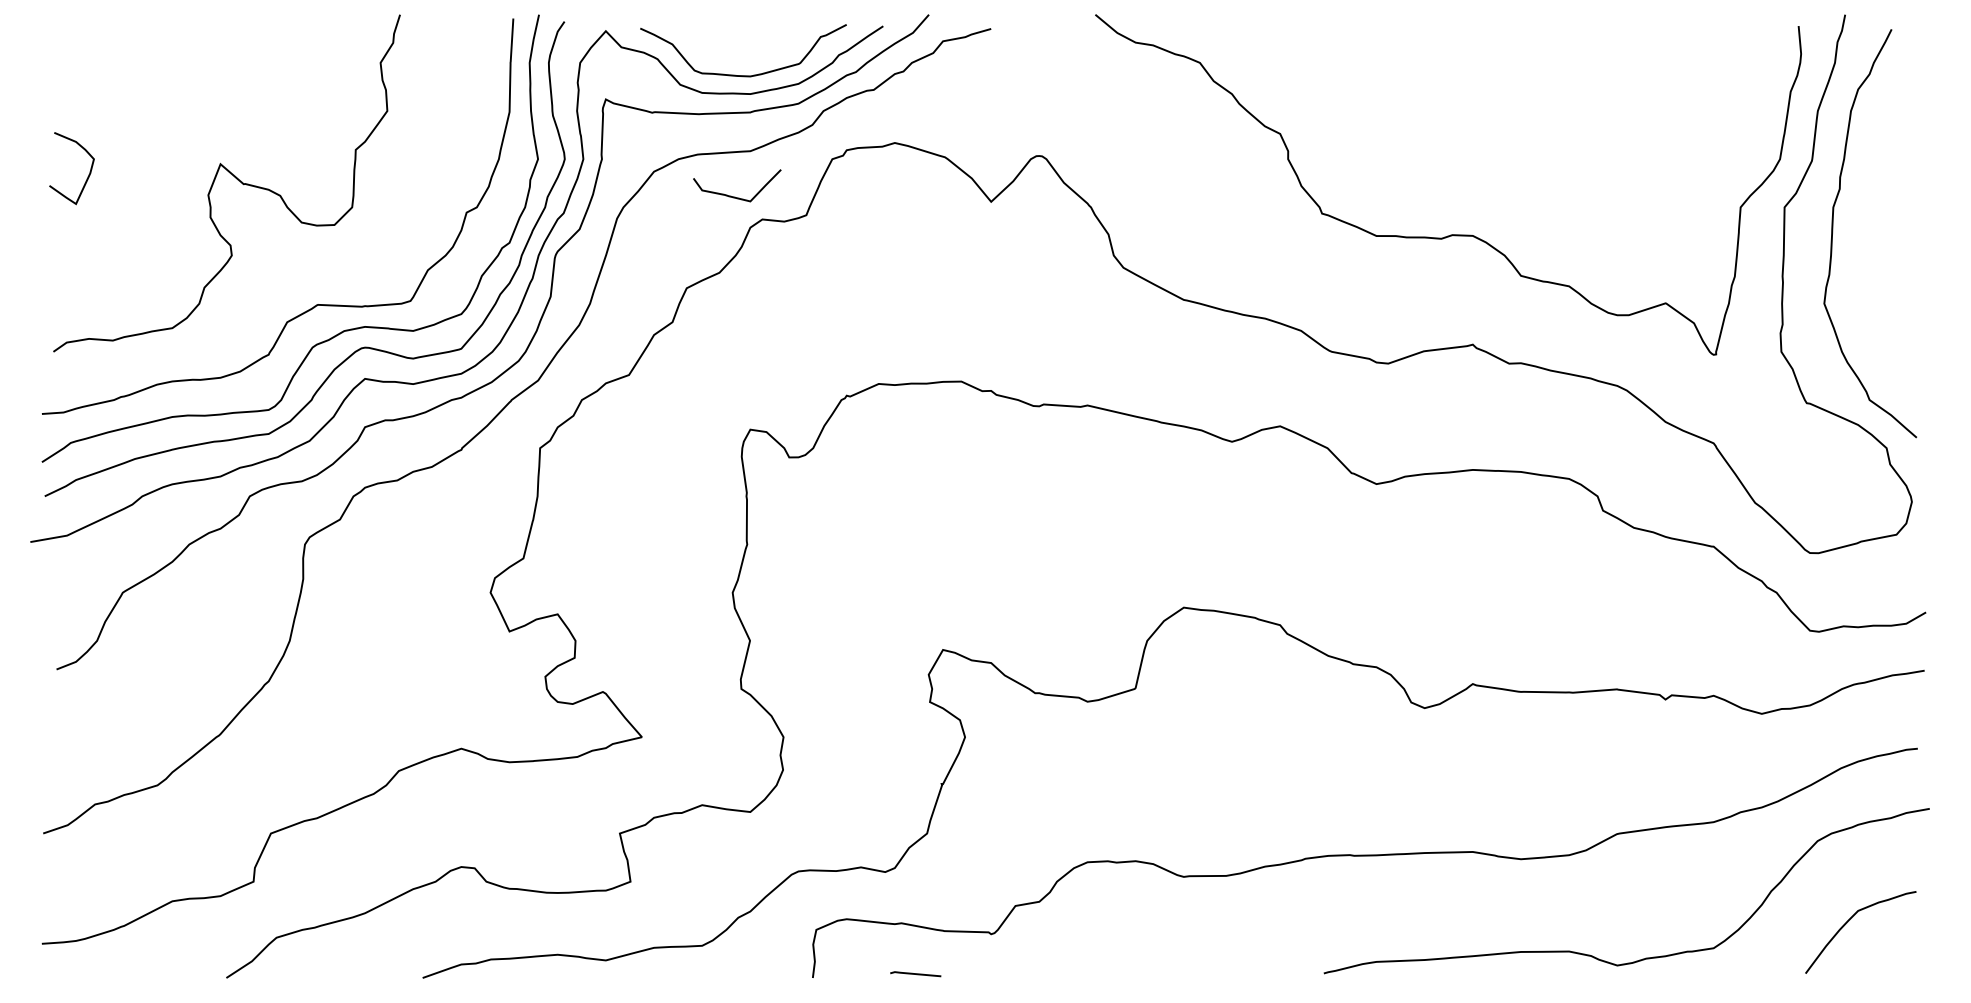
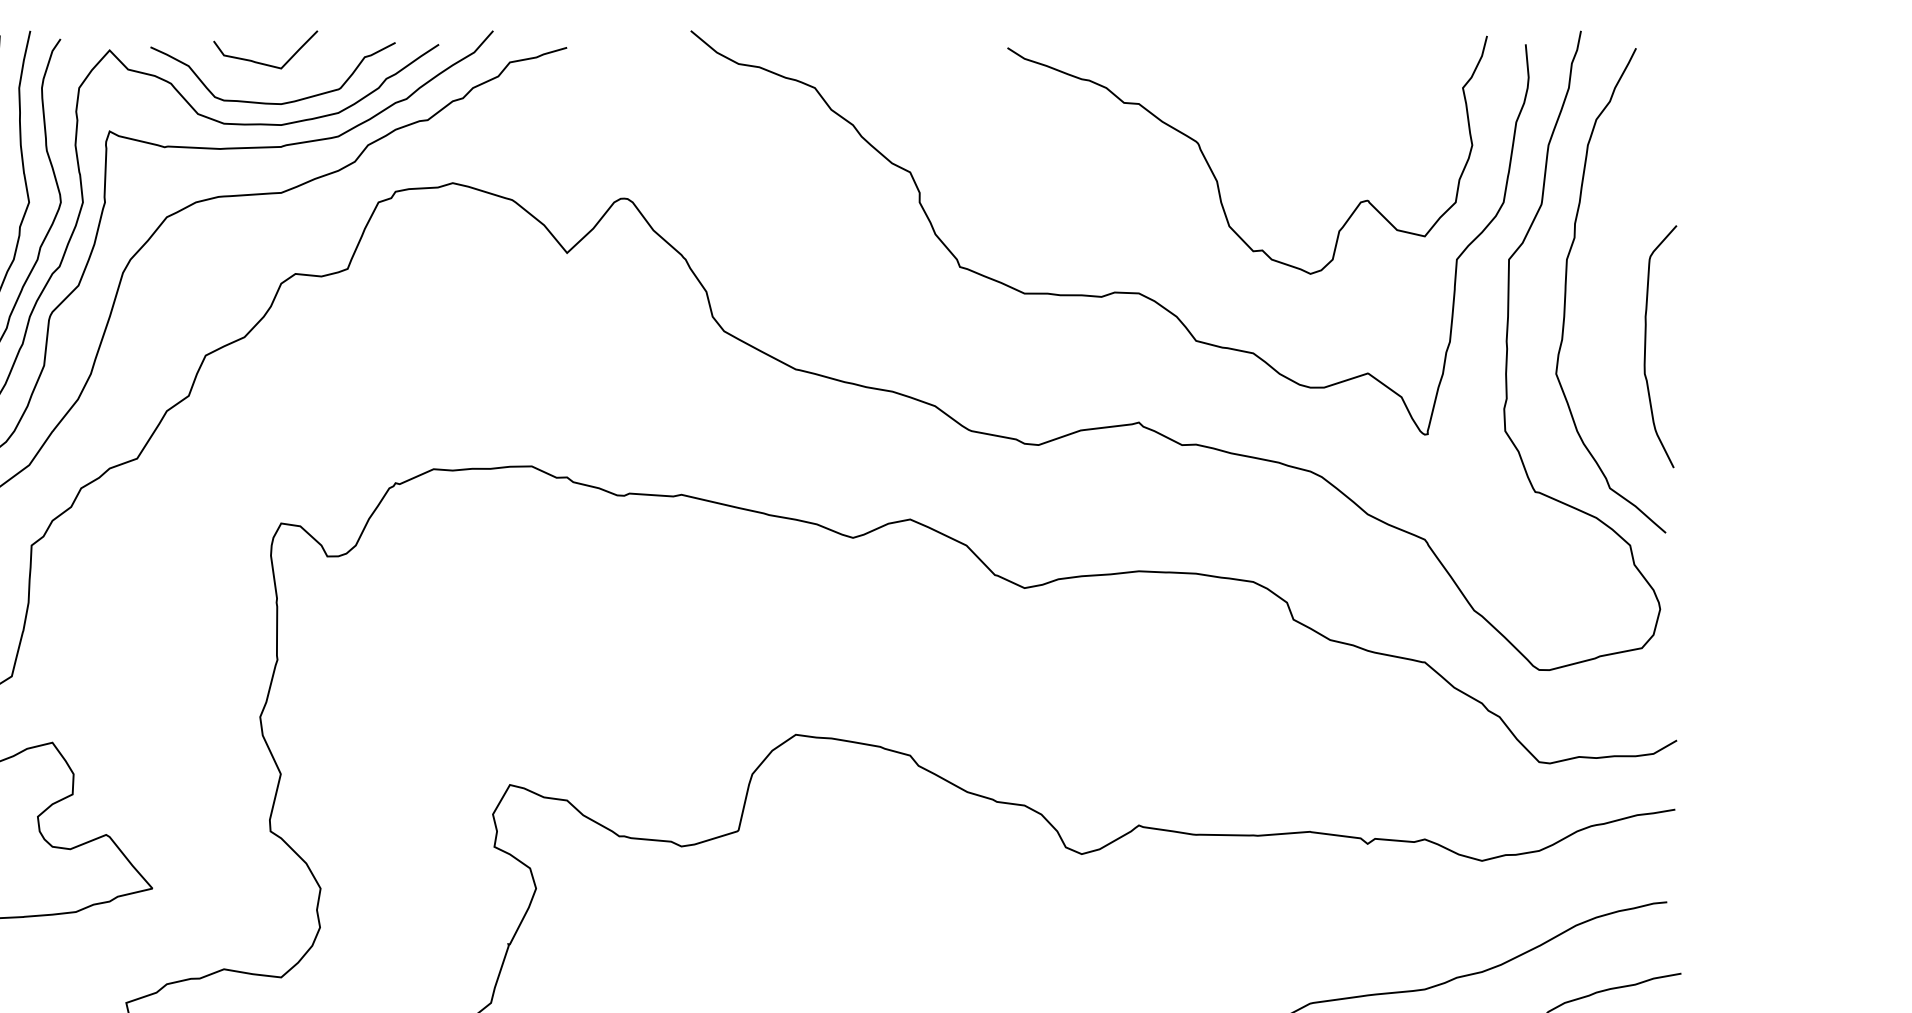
curve: (1537, 136) -> (1215, 175), added
curve: (735, 196) -> (263, 62), moved
curve: (1900, 280) -> (1646, 346), added

